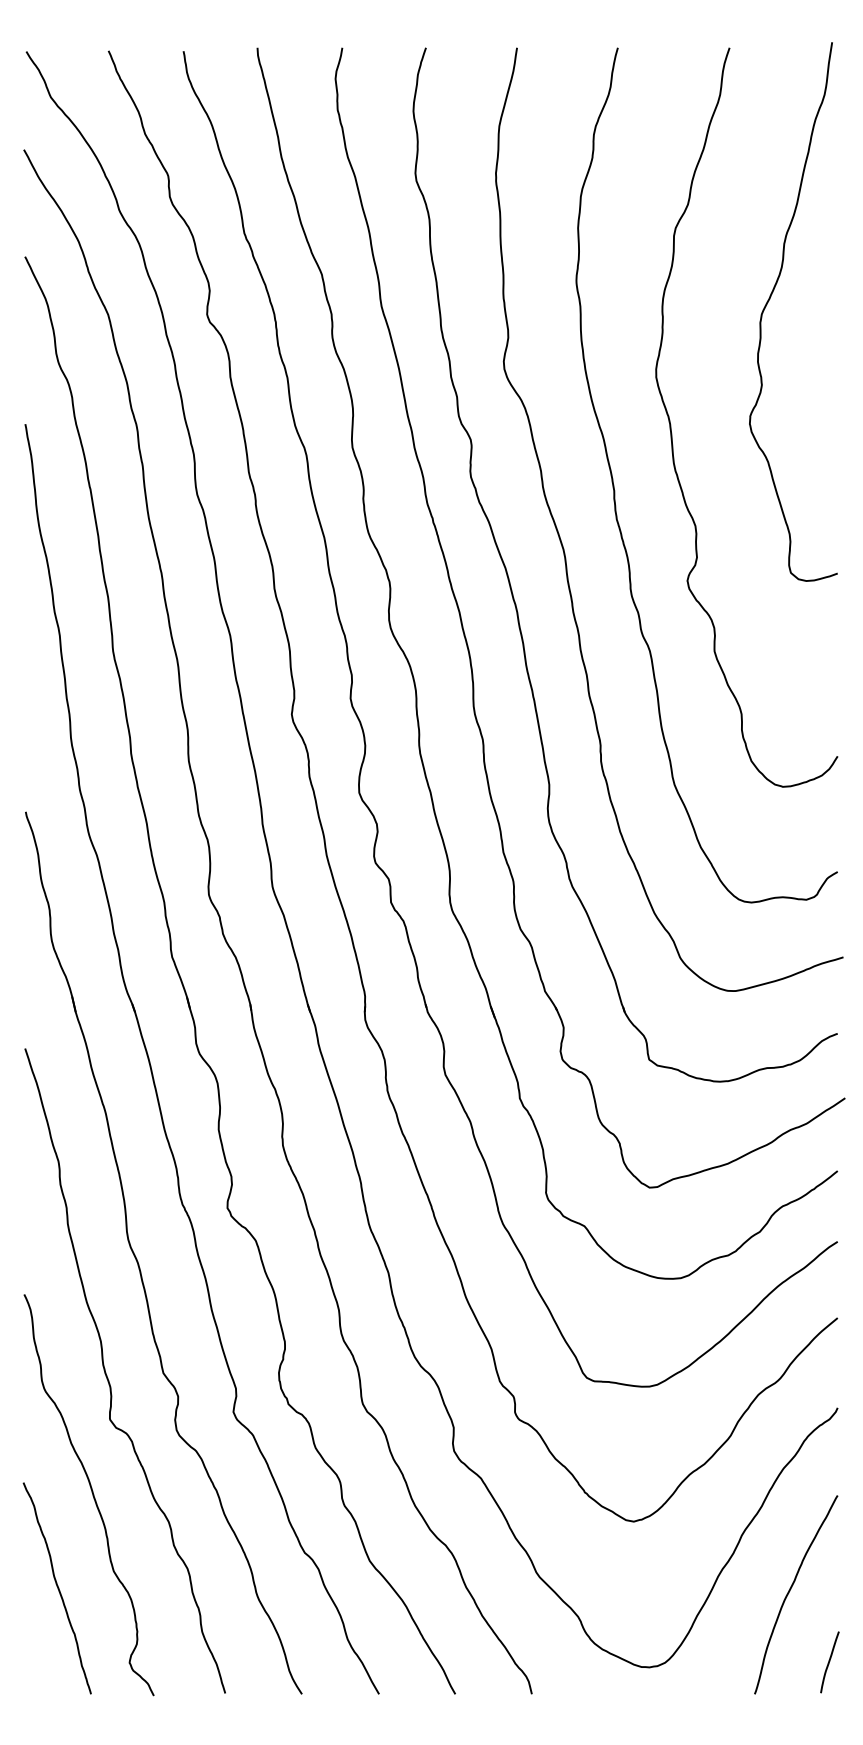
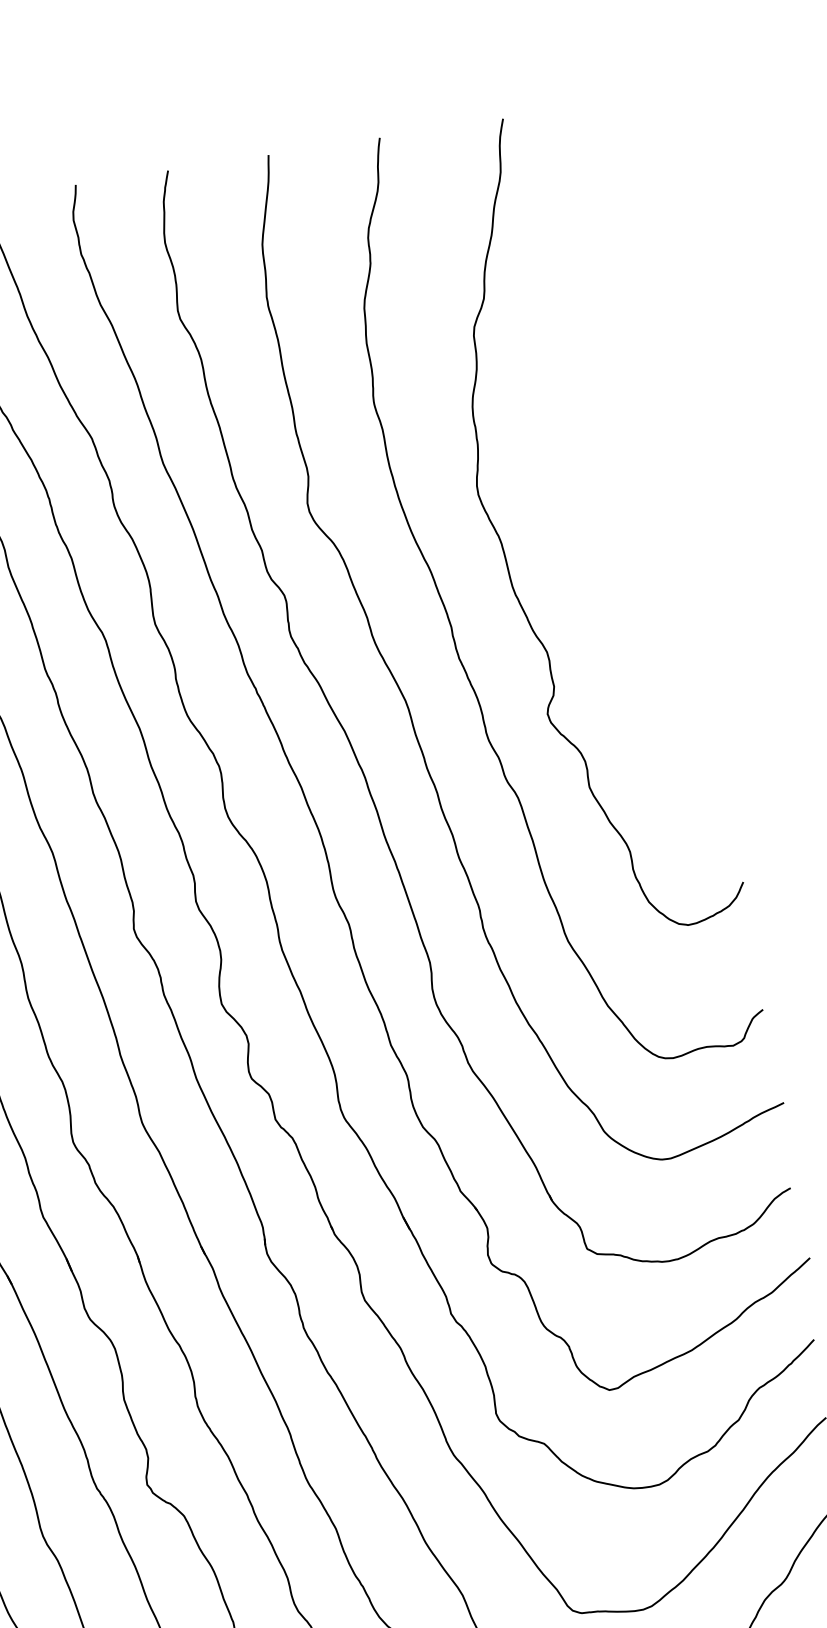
curve: (770, 299) -> (591, 389), removed

